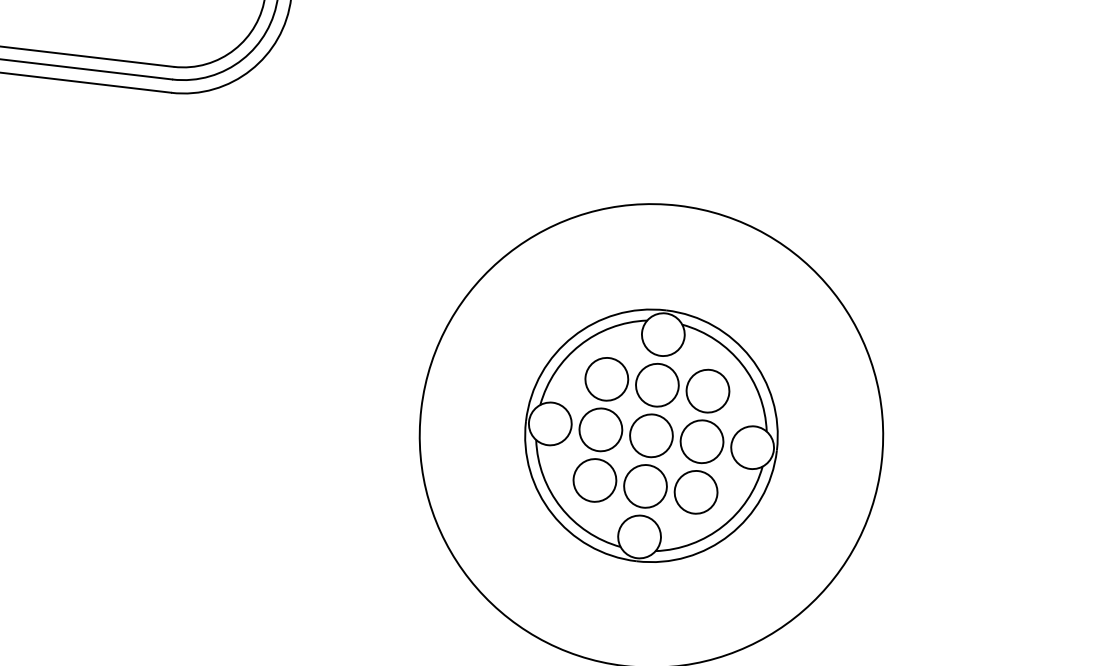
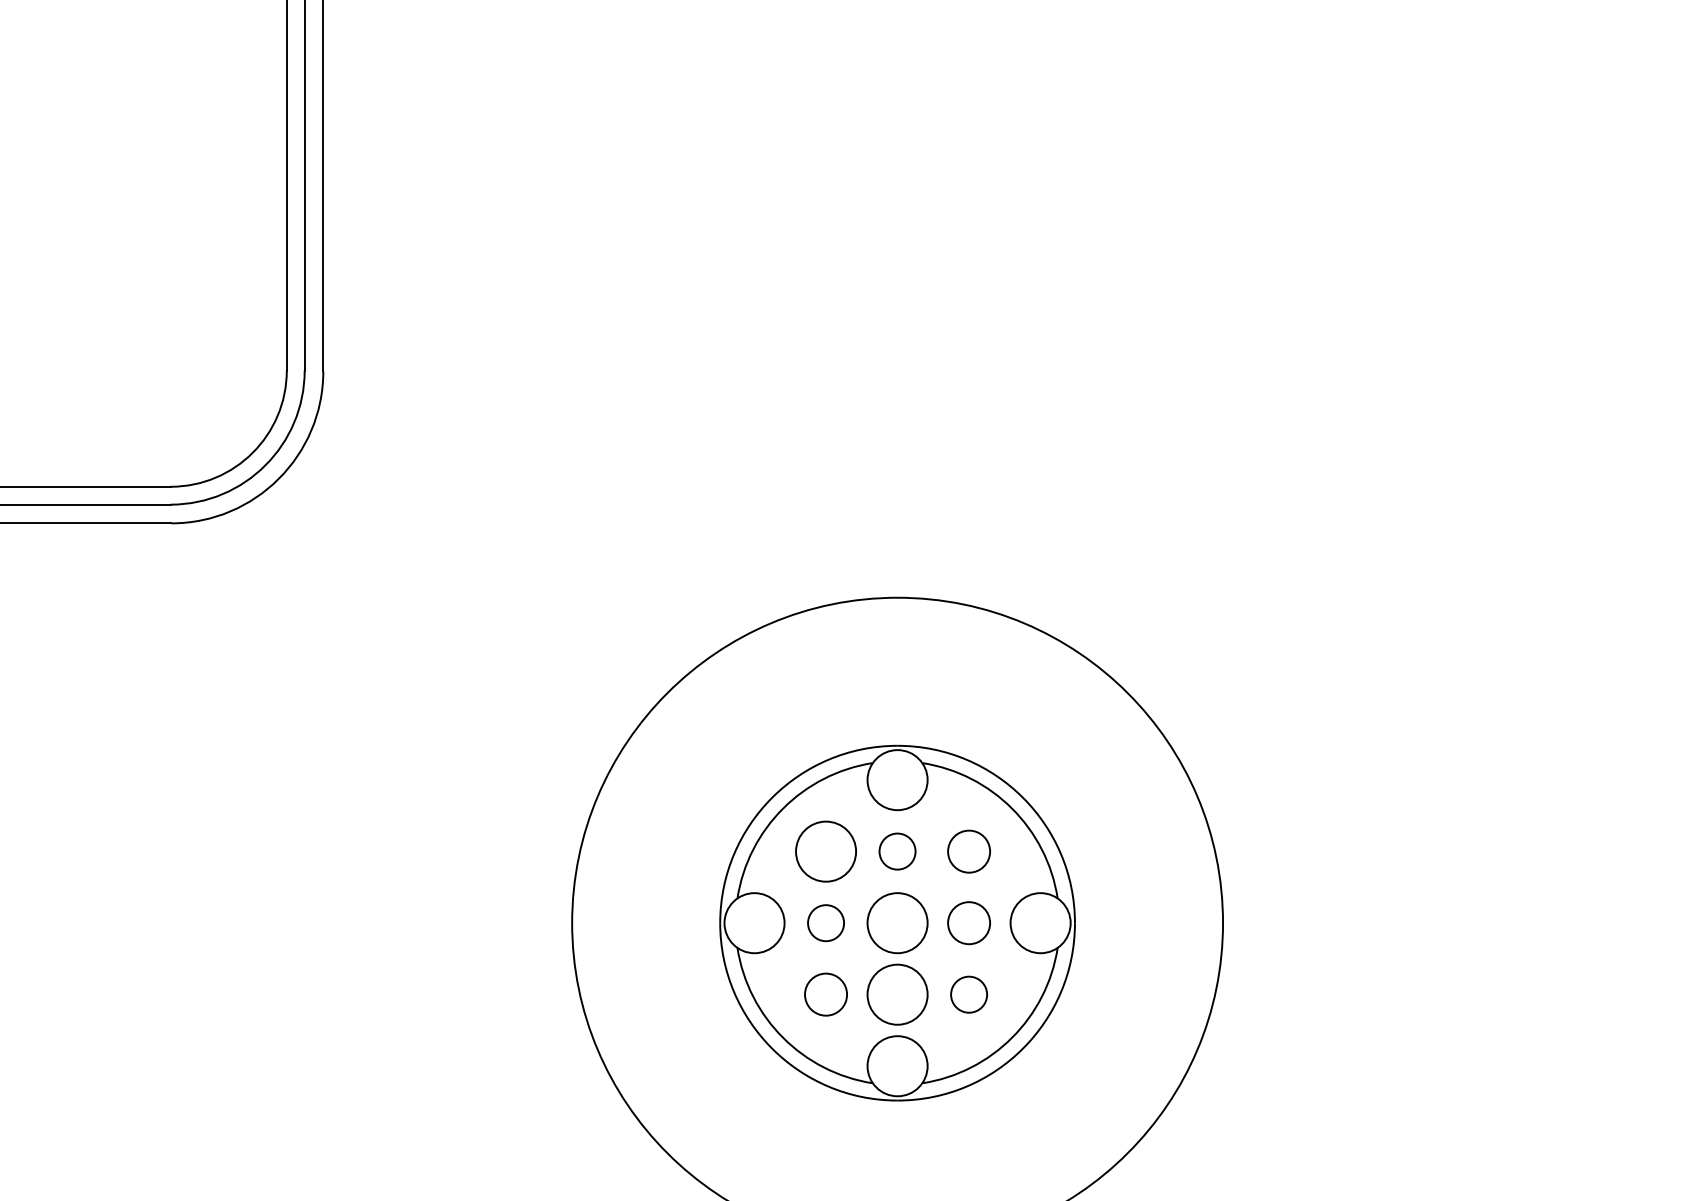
circle: (657, 385) -> (897, 851), size x0.6
circle: (708, 391) -> (969, 851), size x0.7
circle: (601, 430) -> (826, 923), size x0.6
circle: (702, 442) -> (969, 923), size x0.7
circle: (594, 480) -> (825, 994), size x0.7
circle: (696, 492) -> (969, 994), size x0.6

